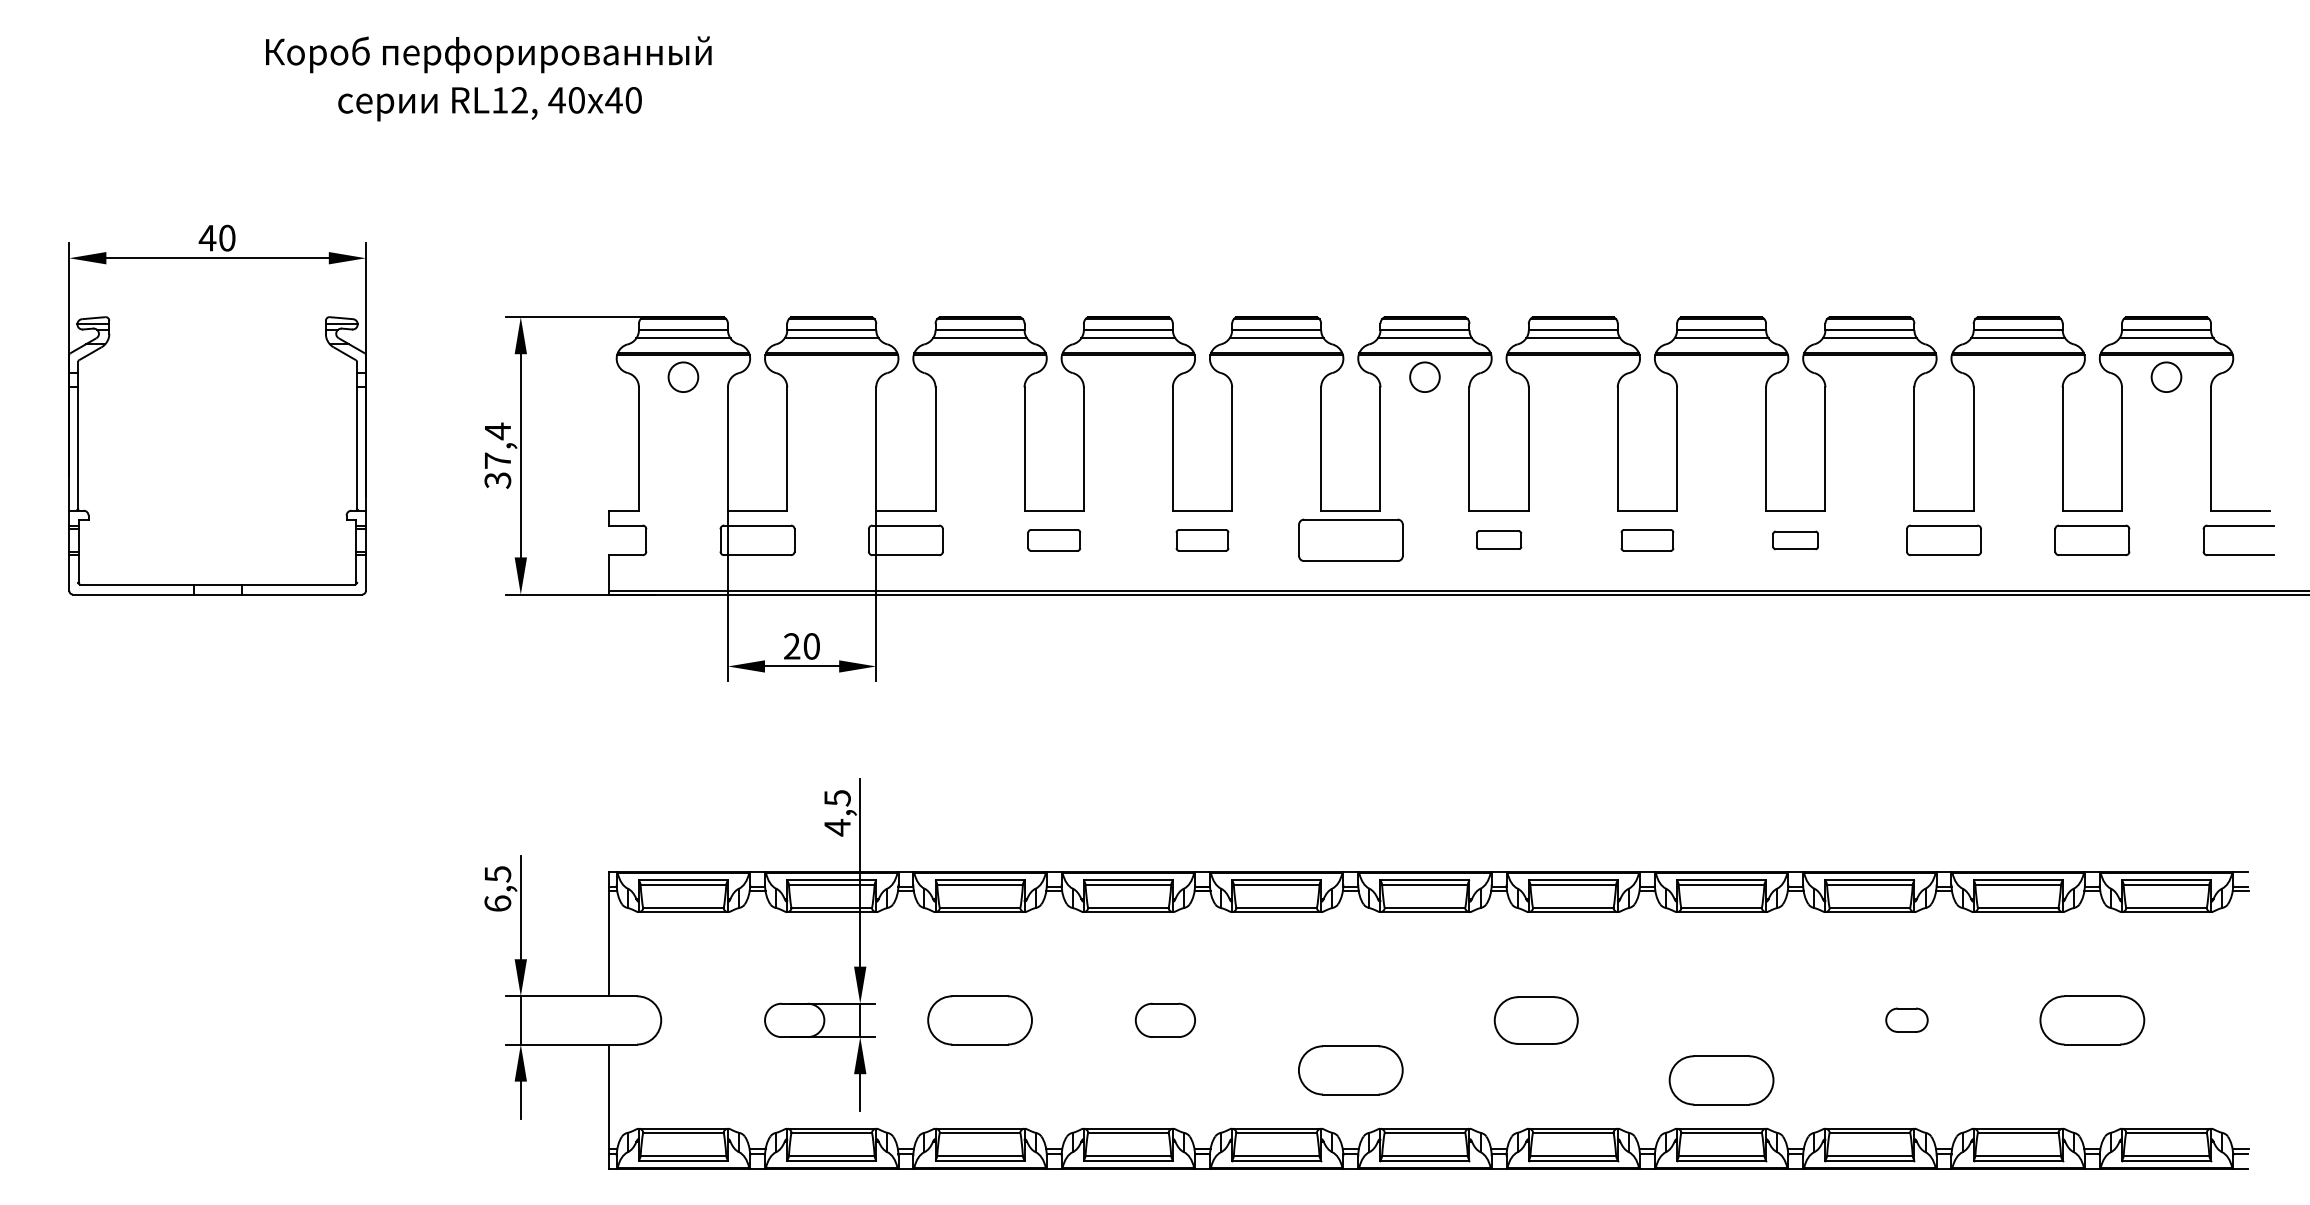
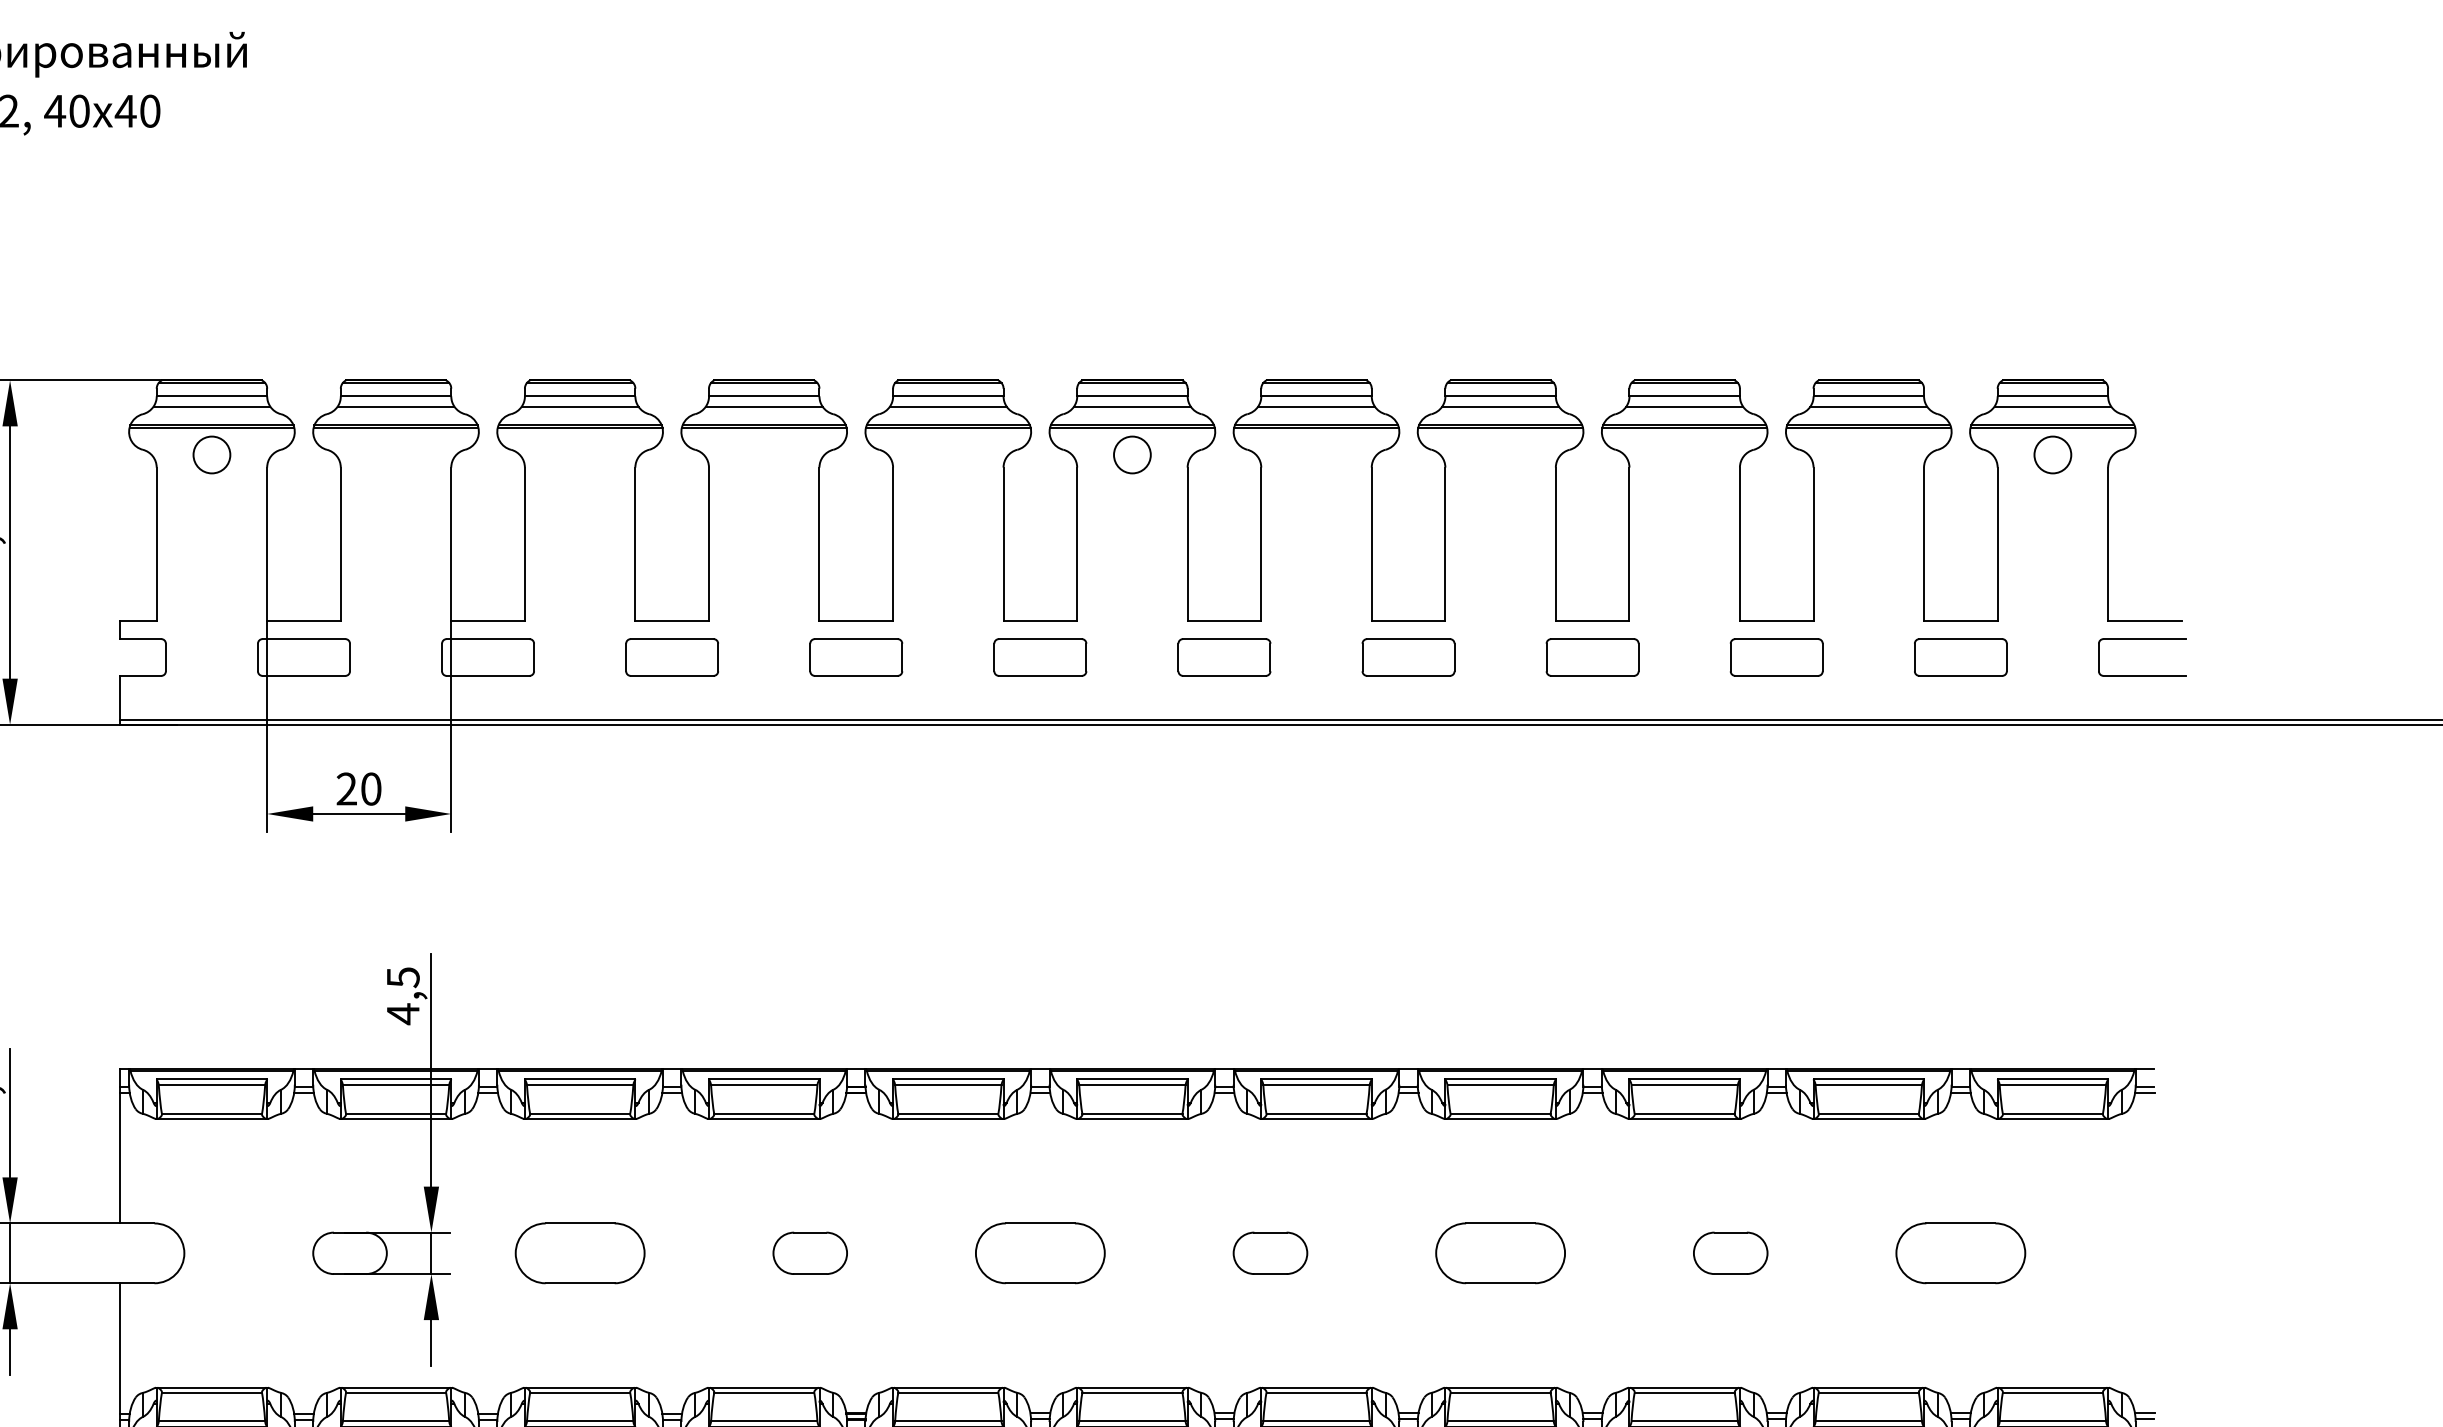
part: (1498, 539) -> (1223, 656), size x1.67
part: (1054, 540) -> (672, 657), size x1.43
part: (1202, 540) -> (856, 657), size x1.43
part: (1350, 540) -> (1039, 657), size x0.71
part: (1647, 540) -> (1408, 657), size x1.43
part: (1795, 540) -> (1592, 657), size x1.67
part: (1535, 1019) -> (1269, 1252), size x0.71
part: (1906, 1019) -> (1730, 1252), size x1.43
part: (1350, 1070) -> (1039, 1253), moved
part: (1721, 1080) -> (1500, 1253), moved

